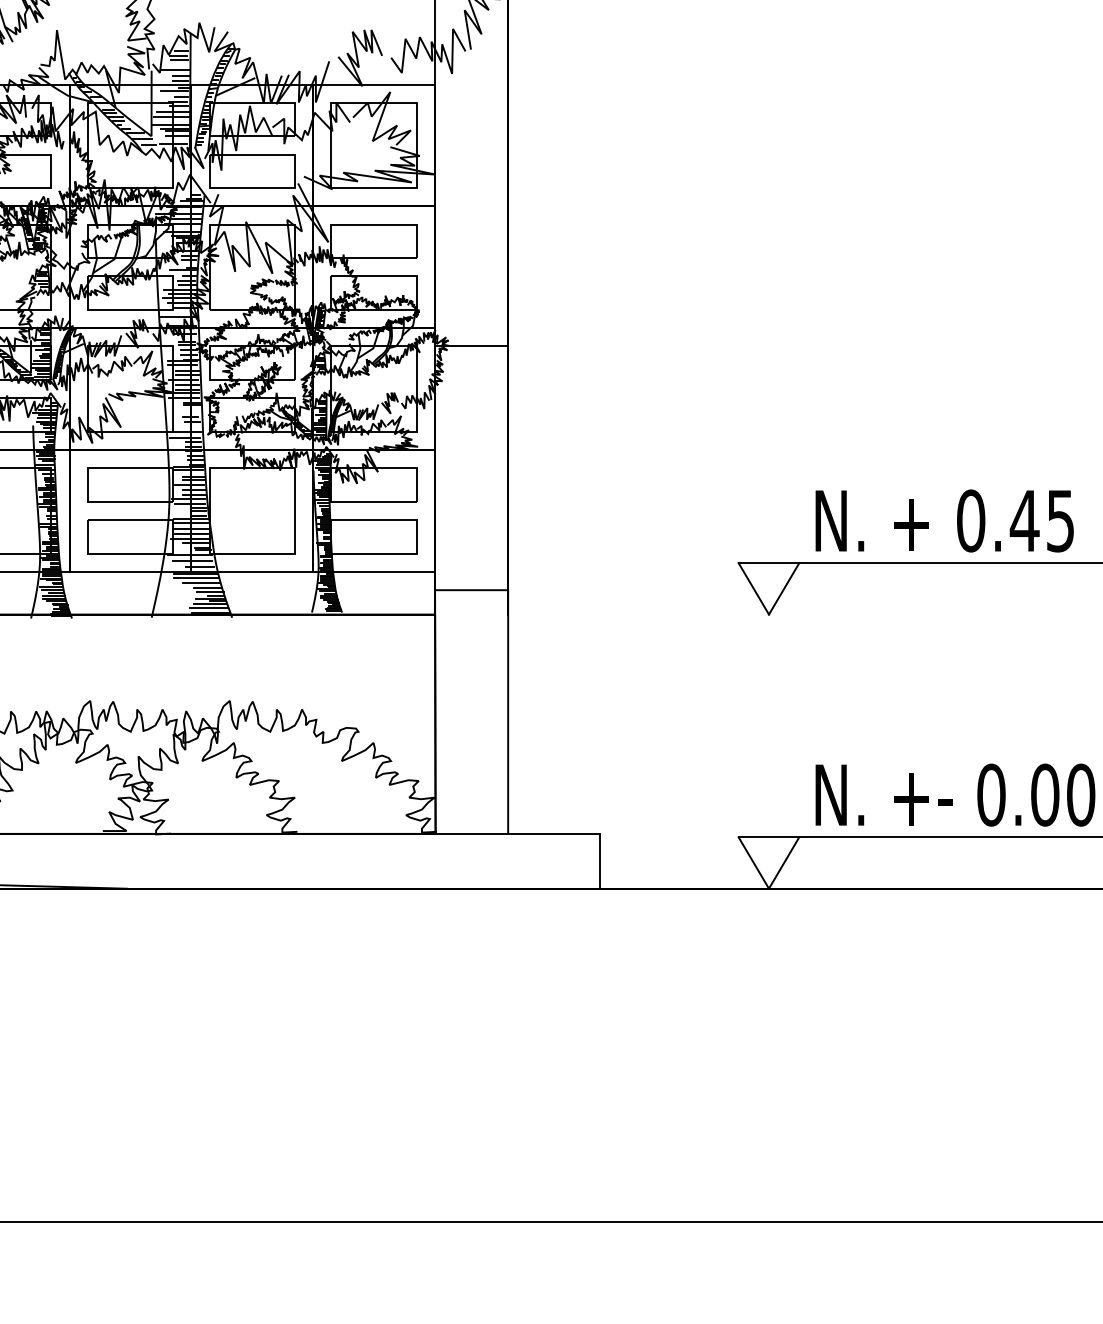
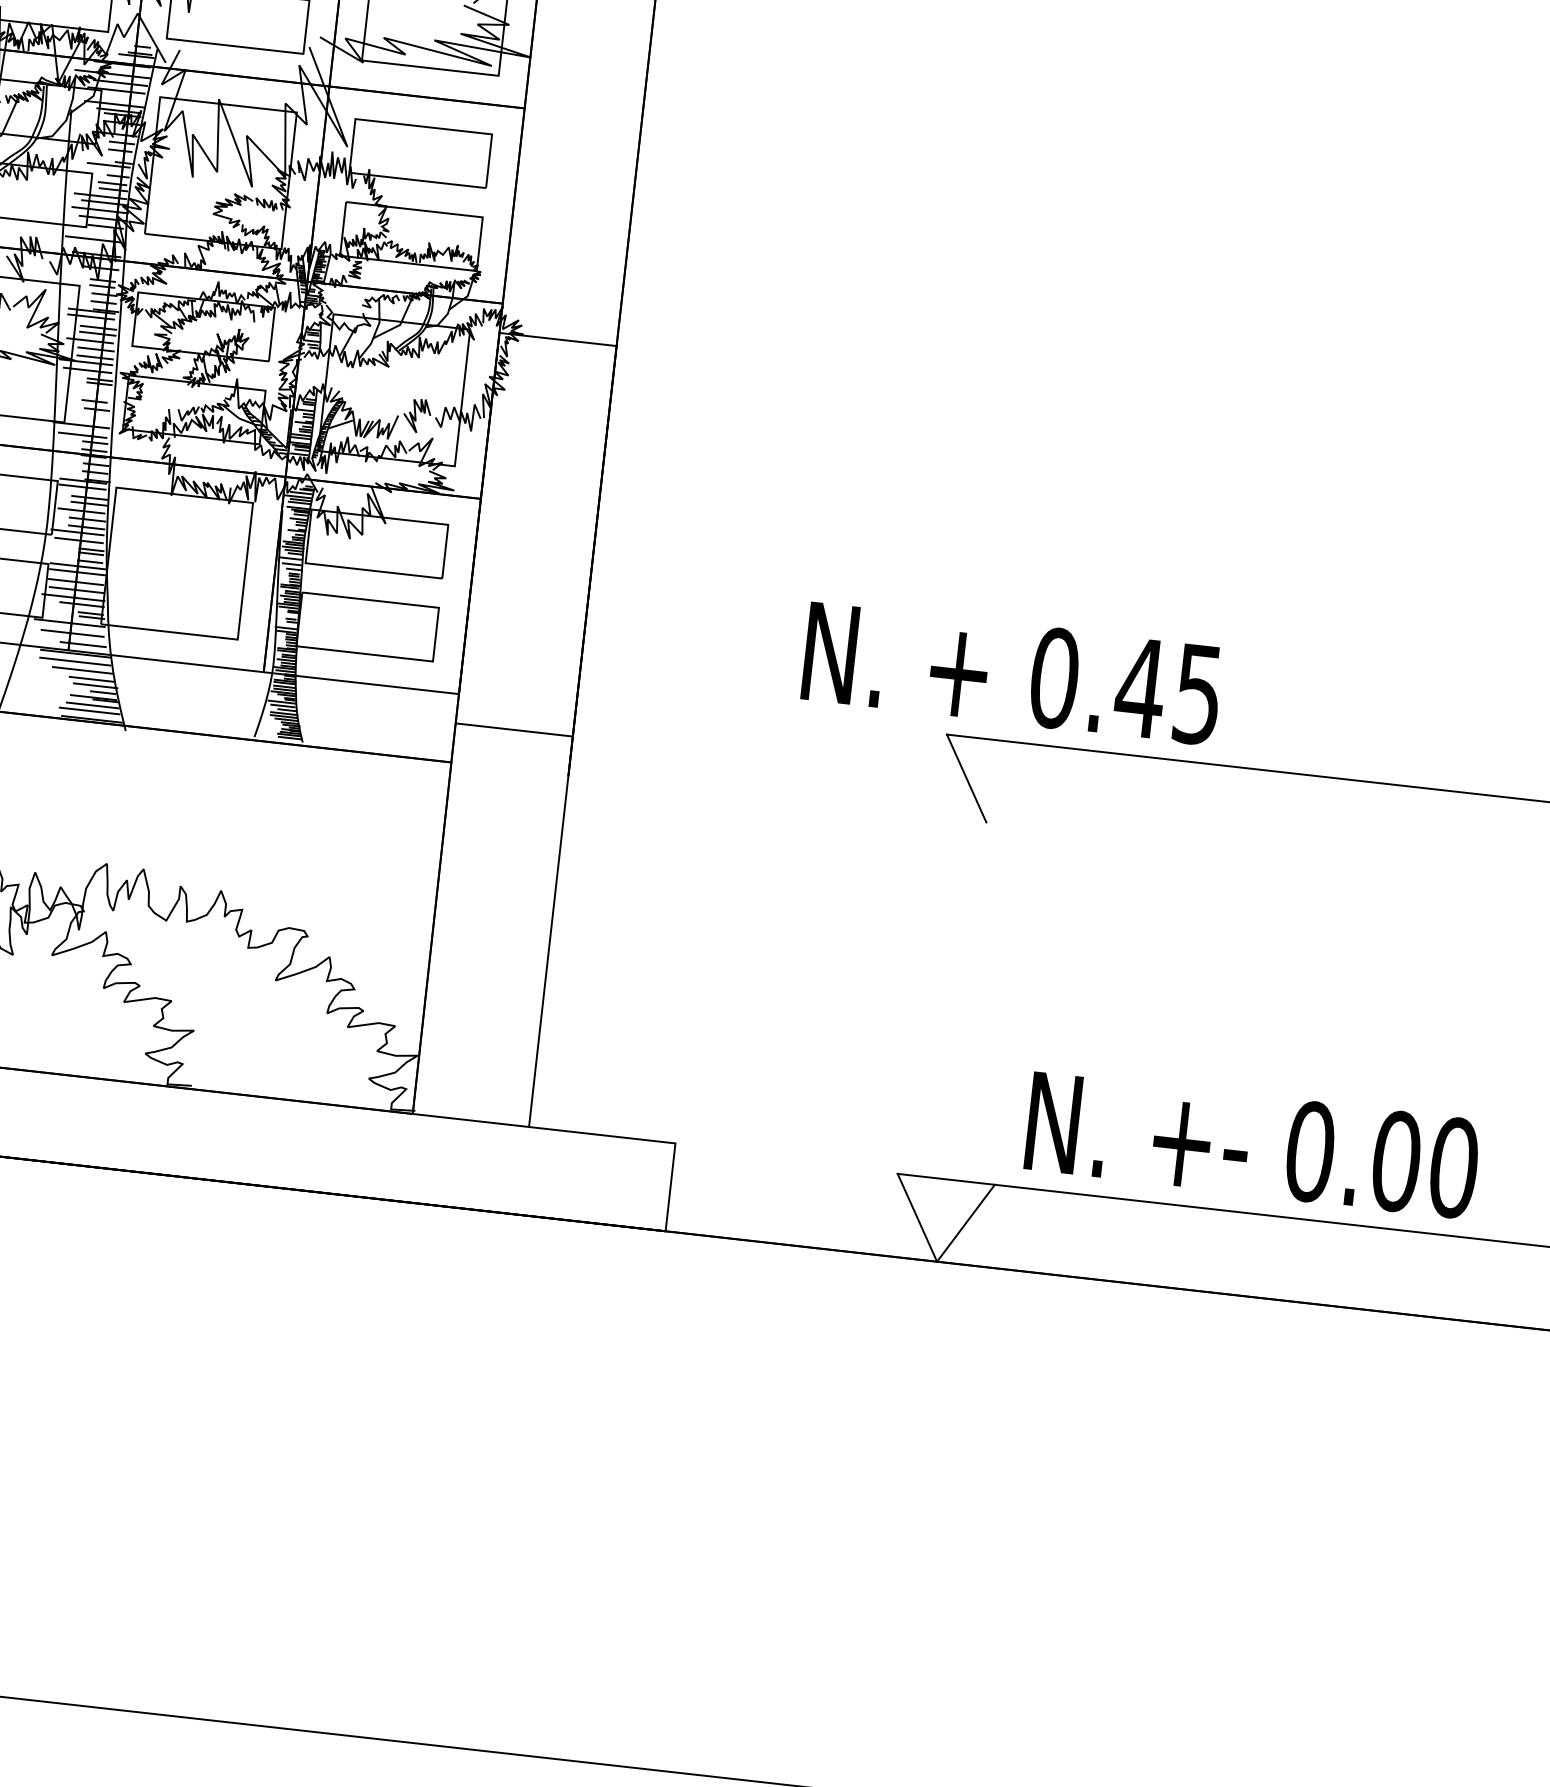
text: (944, 520) -> (1012, 672), moved
line: (783, 588) -> (1014, 783), removed

